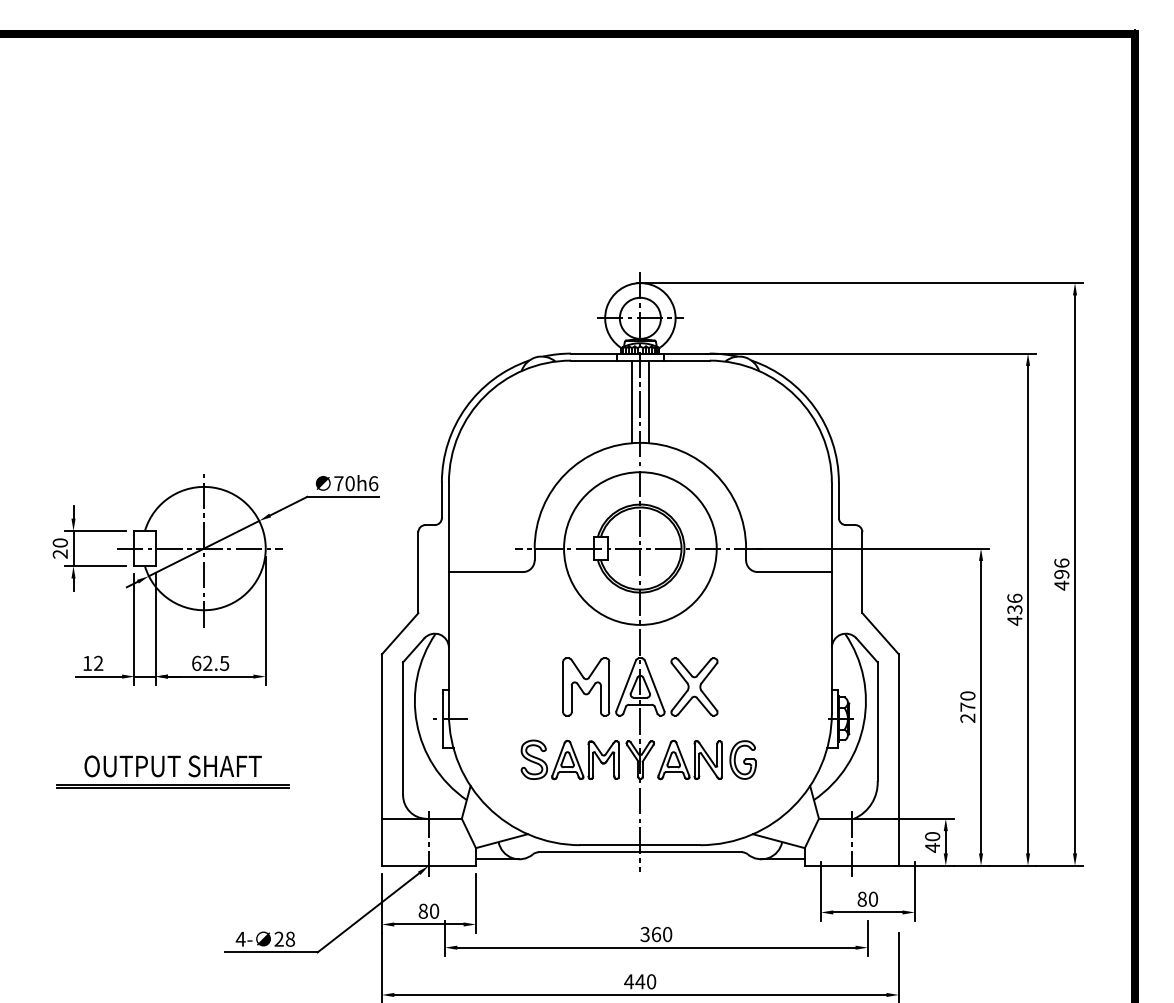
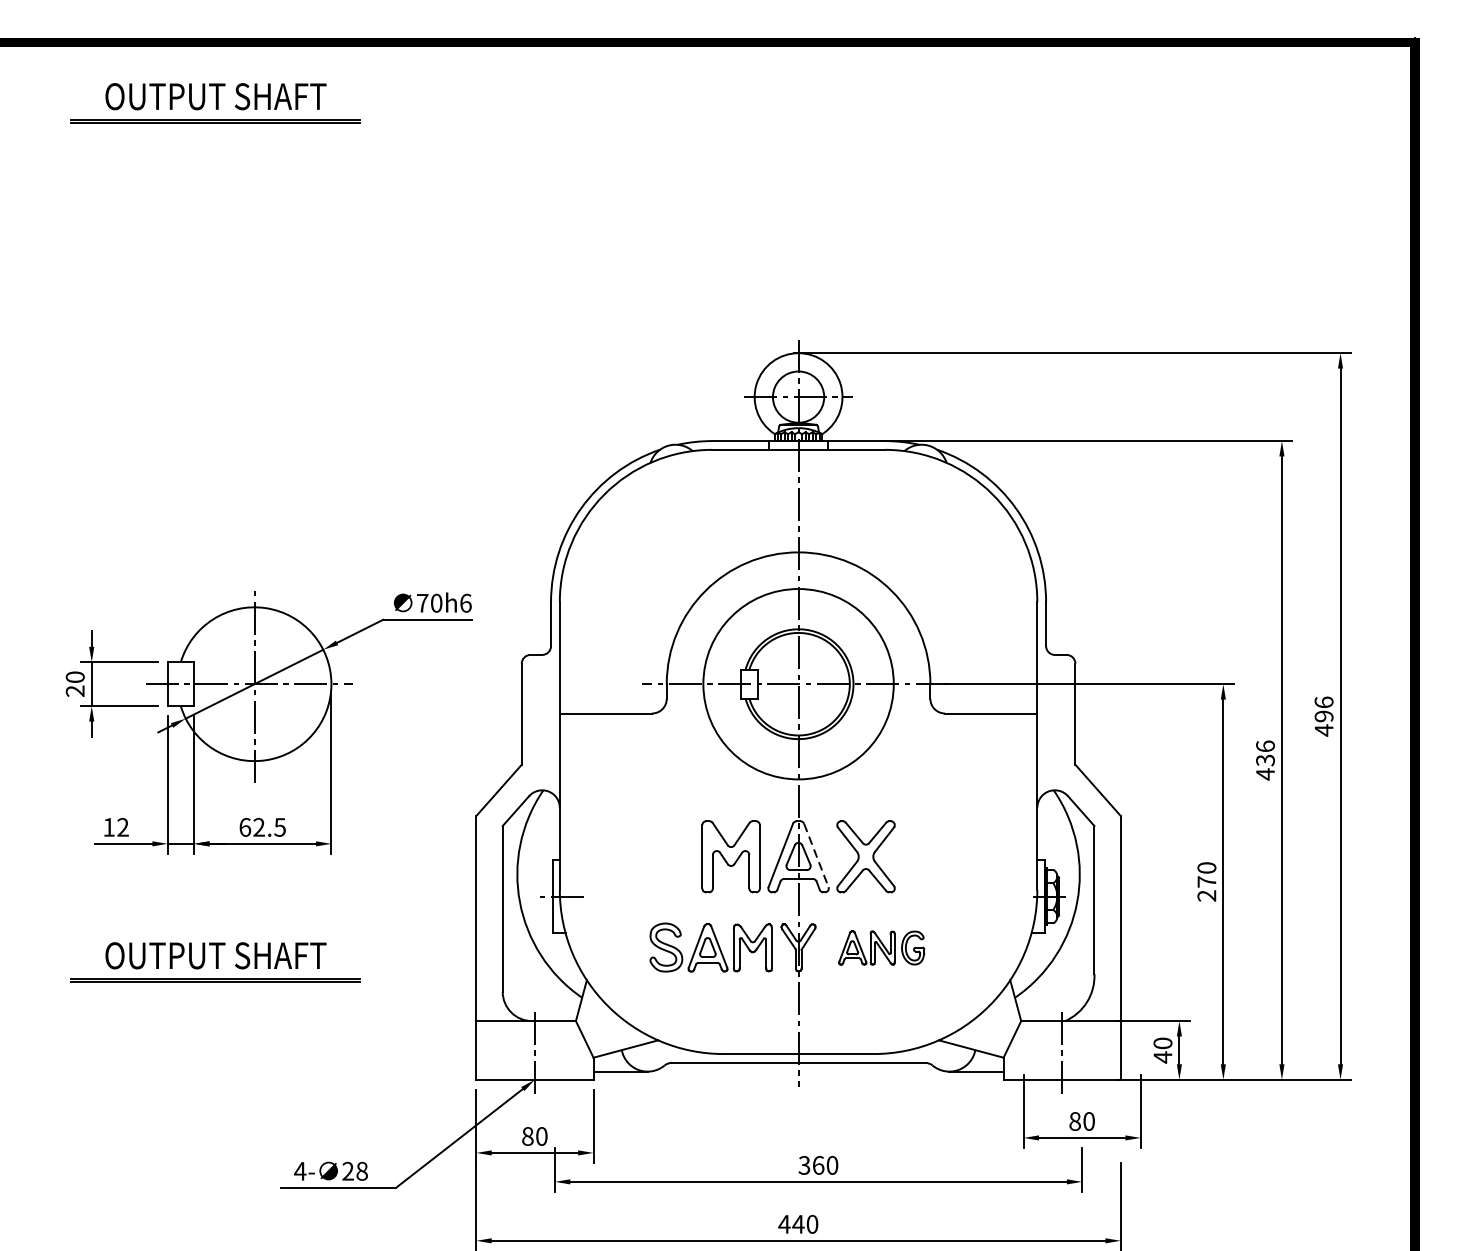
part: (172, 82) -> (215, 103), added
line: (632, 401) -> (788, 500), removed
line: (648, 401) -> (808, 500), removed
line: (654, 686) -> (816, 856), solid -> dashed
part: (706, 760) -> (881, 948), size x0.7

